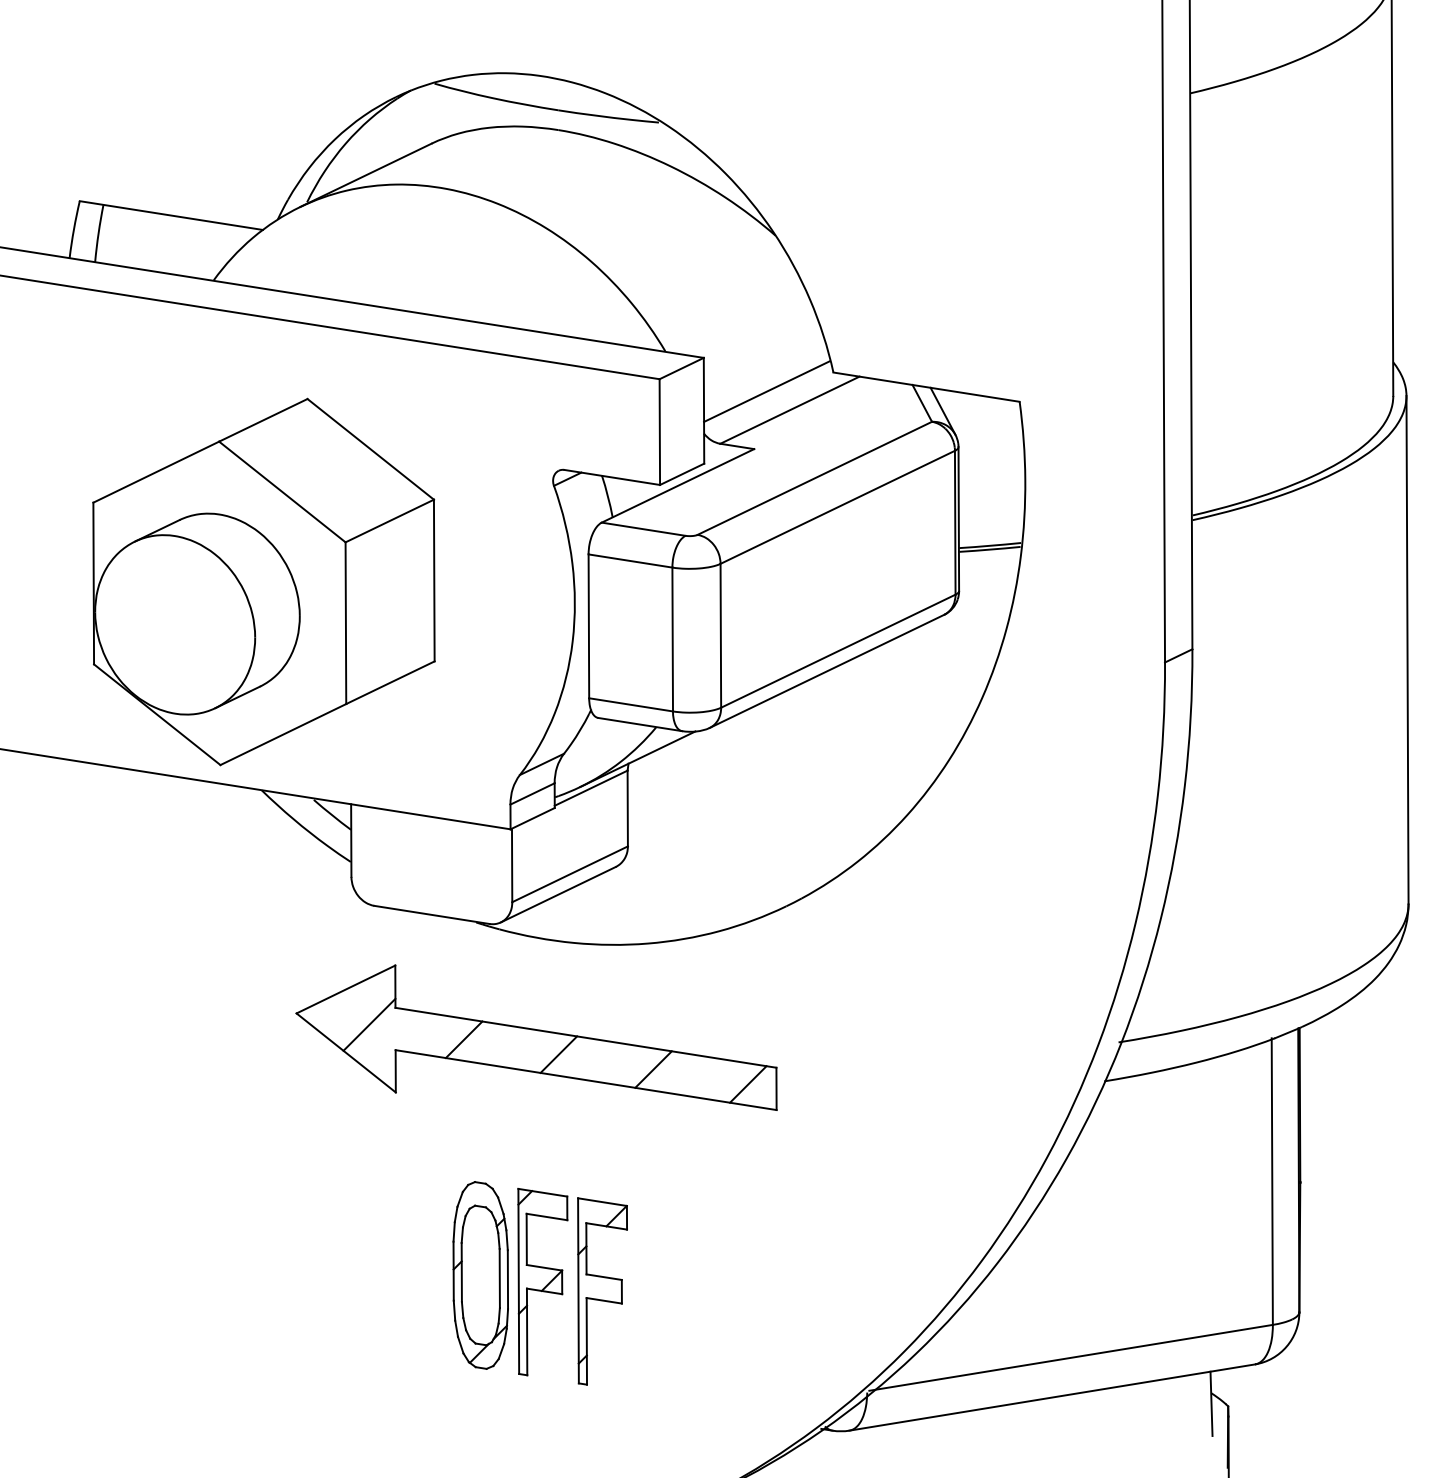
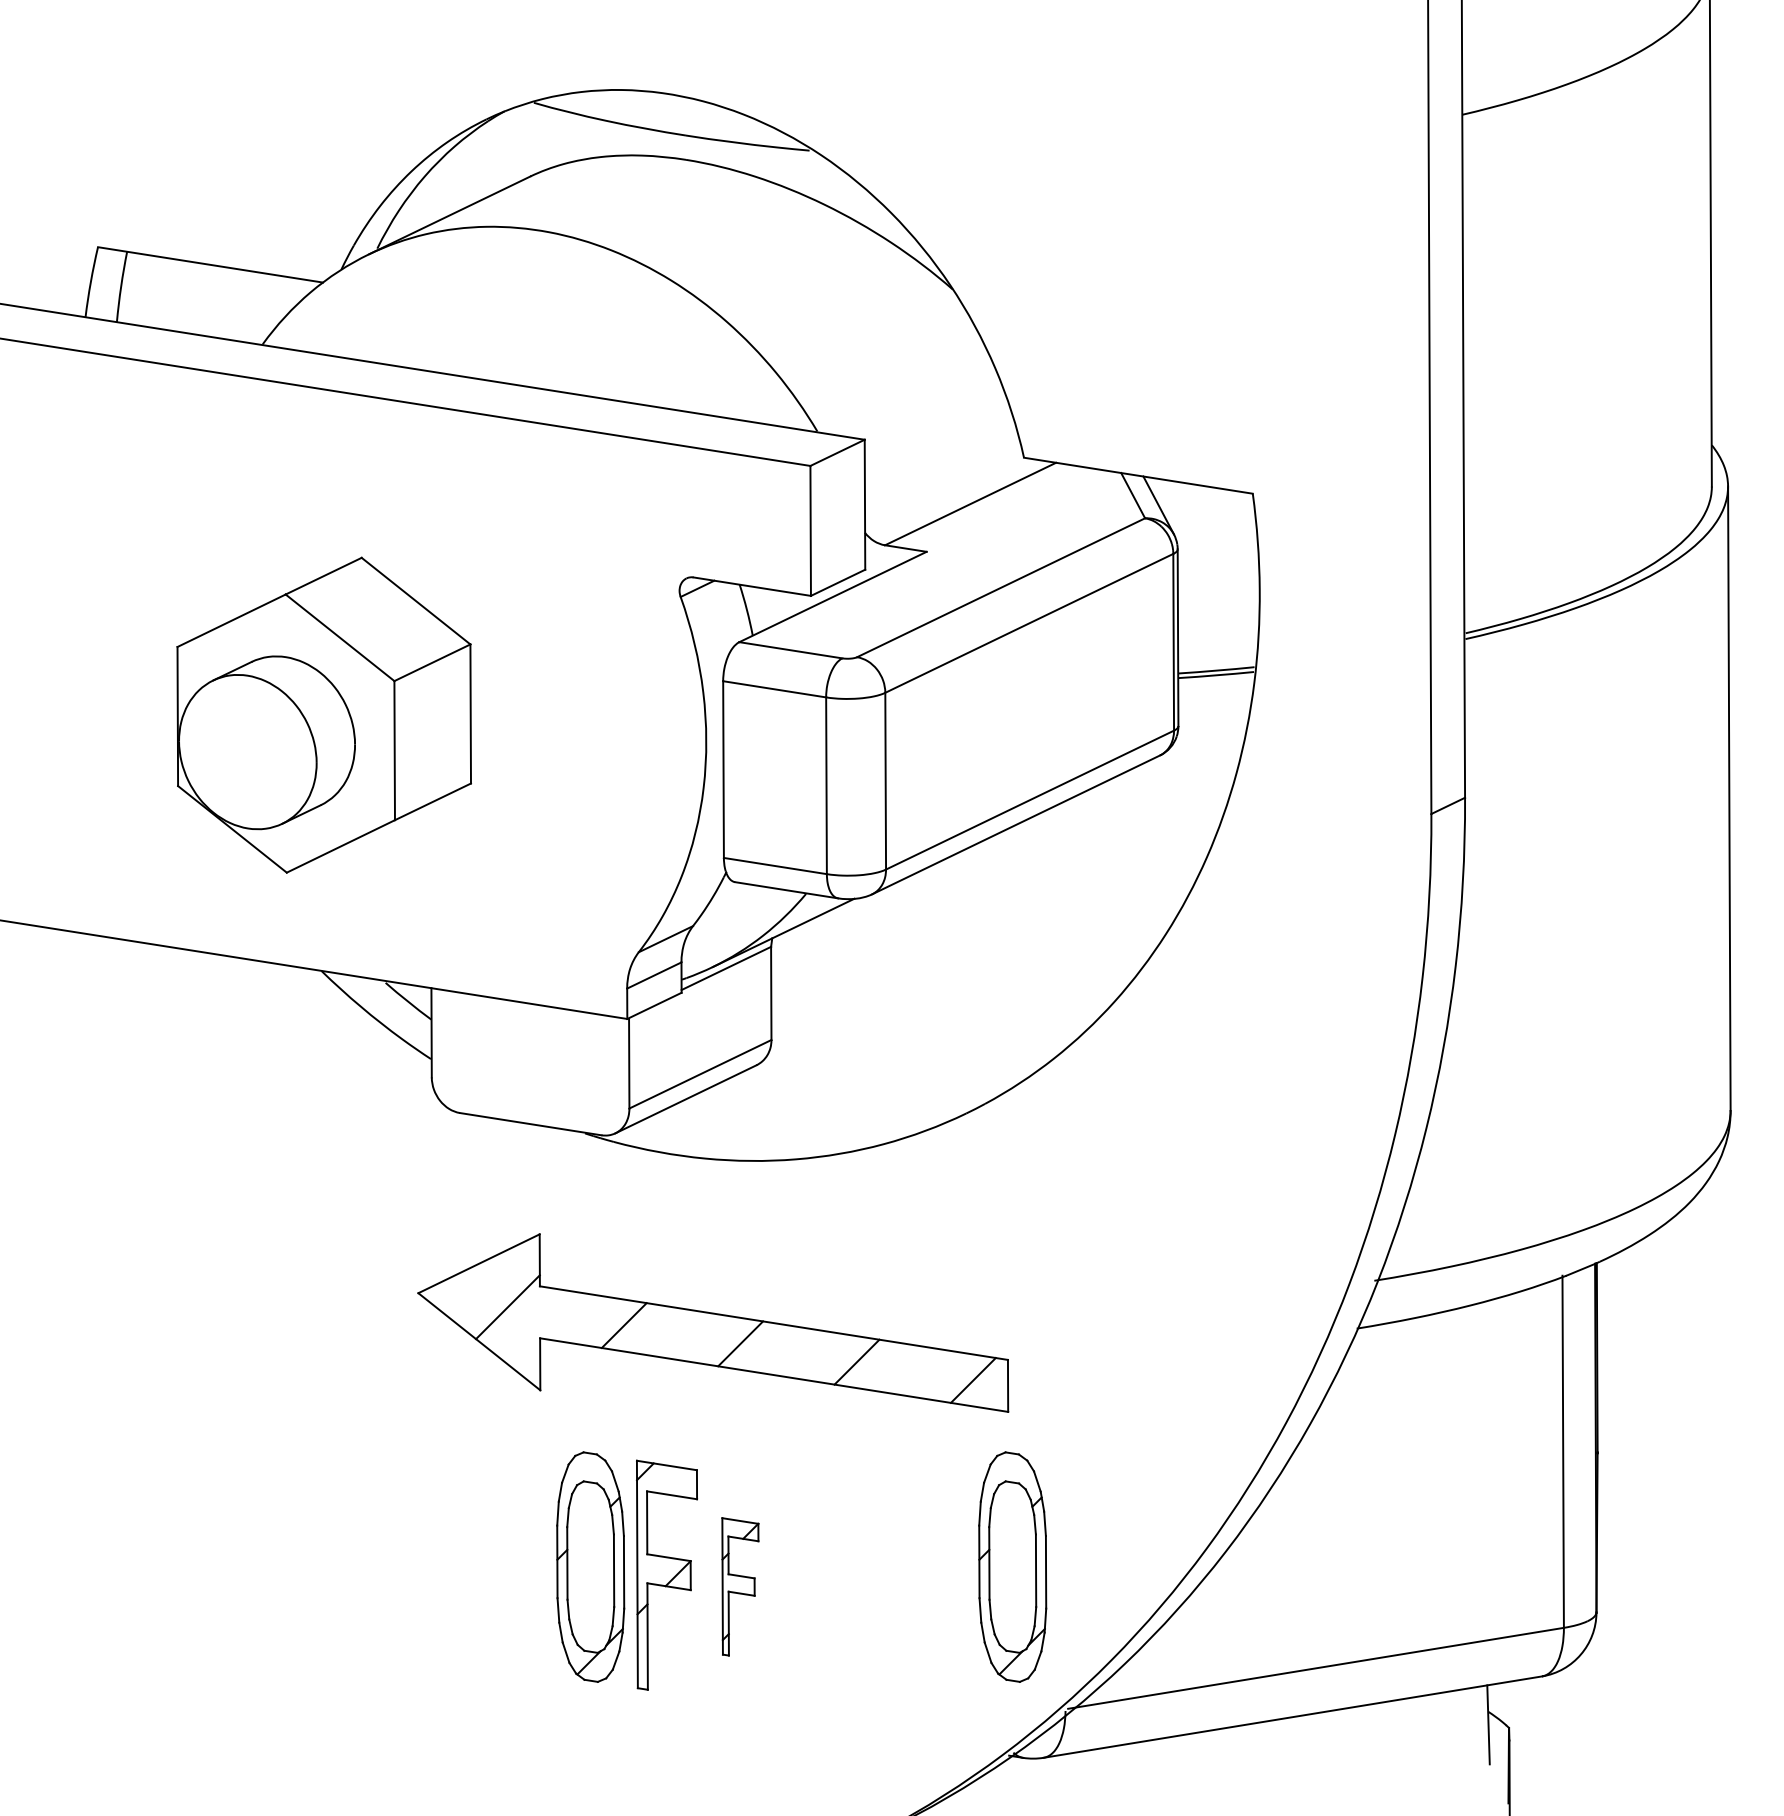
line: (767, 391) -> (942, 480), removed
part: (263, 582) -> (323, 715), size x0.7
part: (536, 1037) -> (713, 1322), moved
part: (824, 1274) -> (1012, 1566), added
part: (602, 1291) -> (740, 1586), size x0.6

